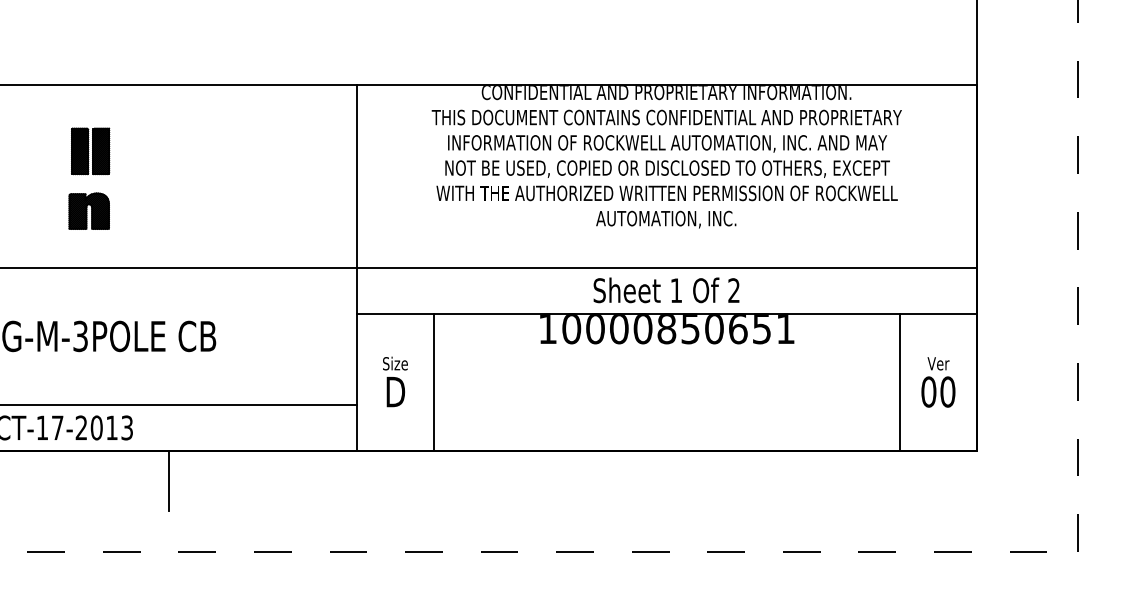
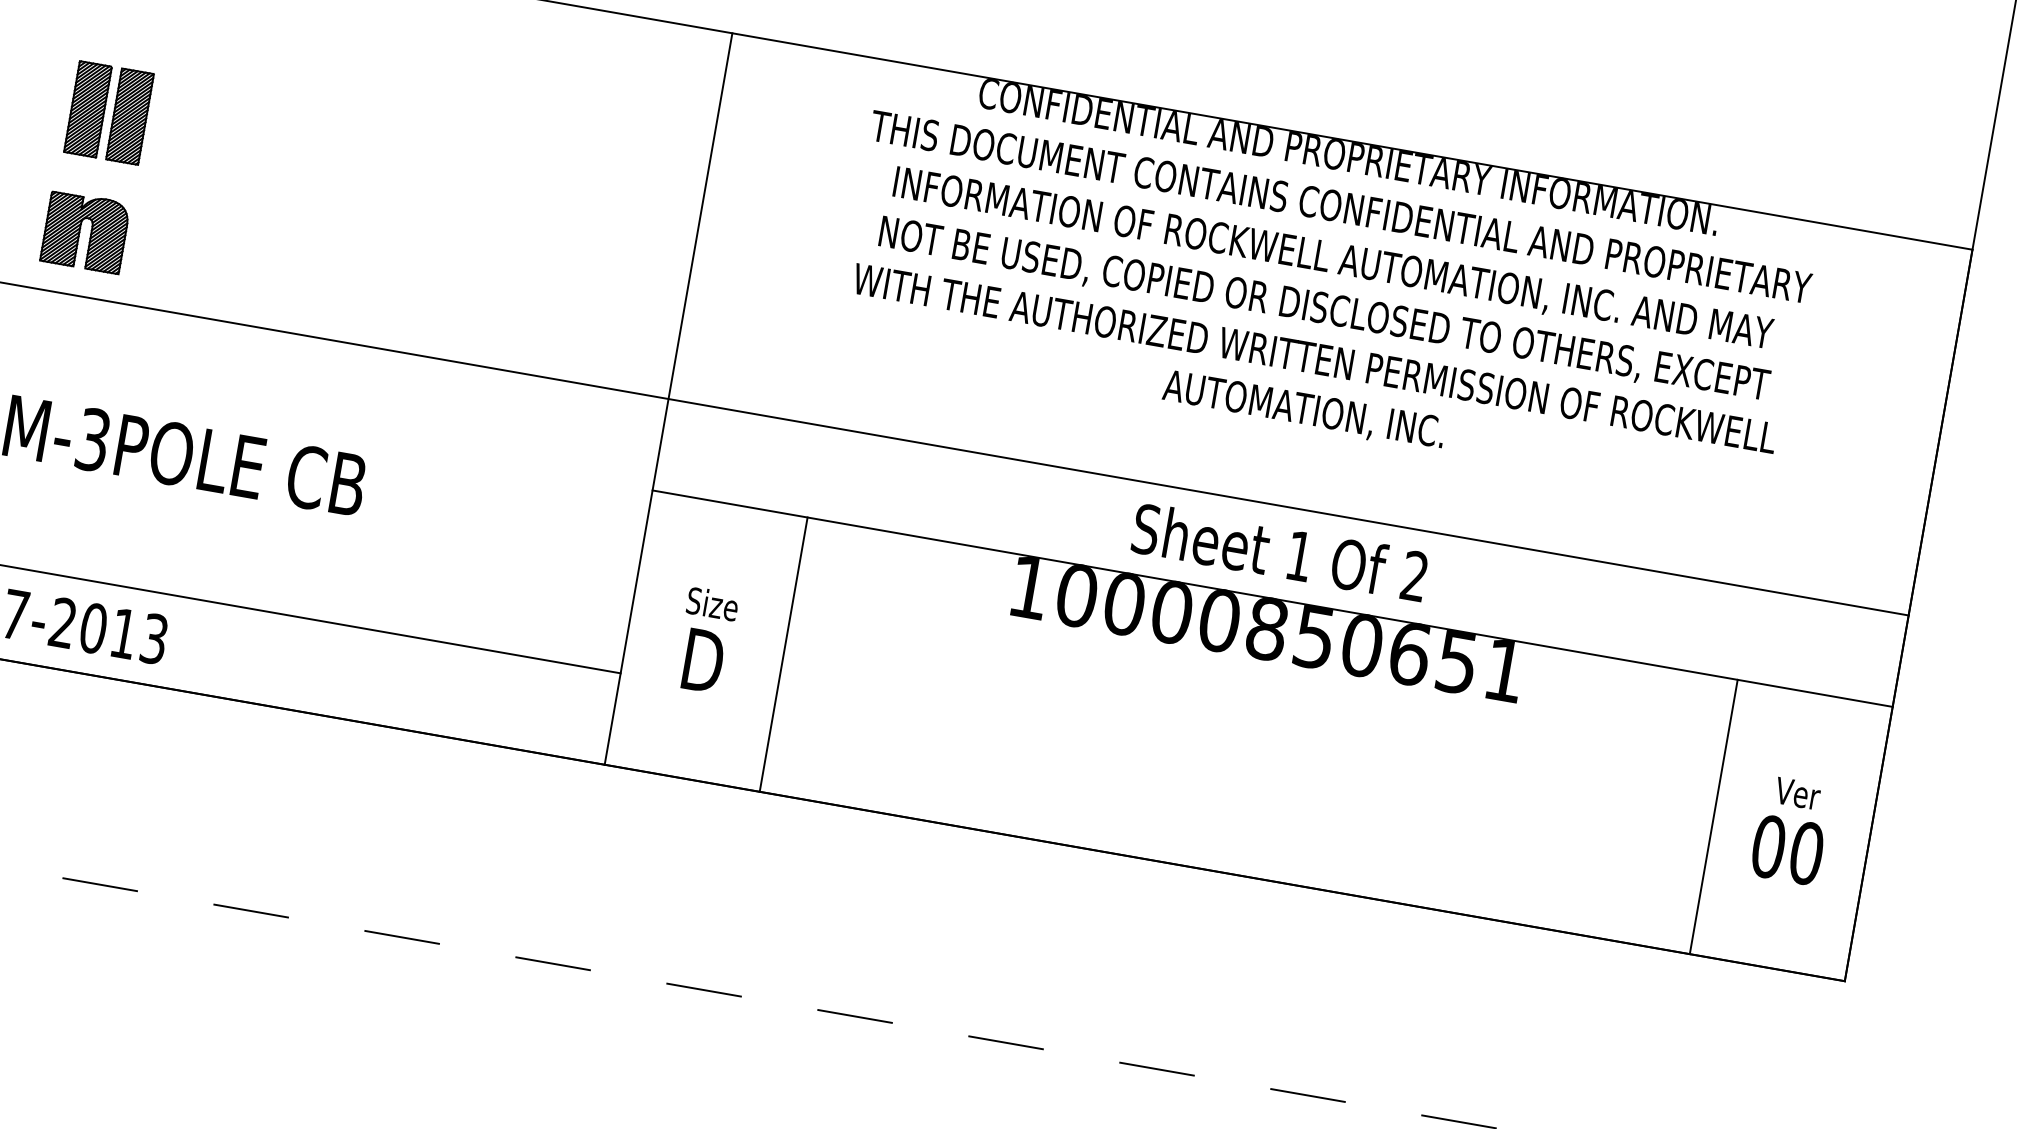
part: (89, 178) -> (97, 166), moved
line: (169, 480) -> (220, 758), removed

